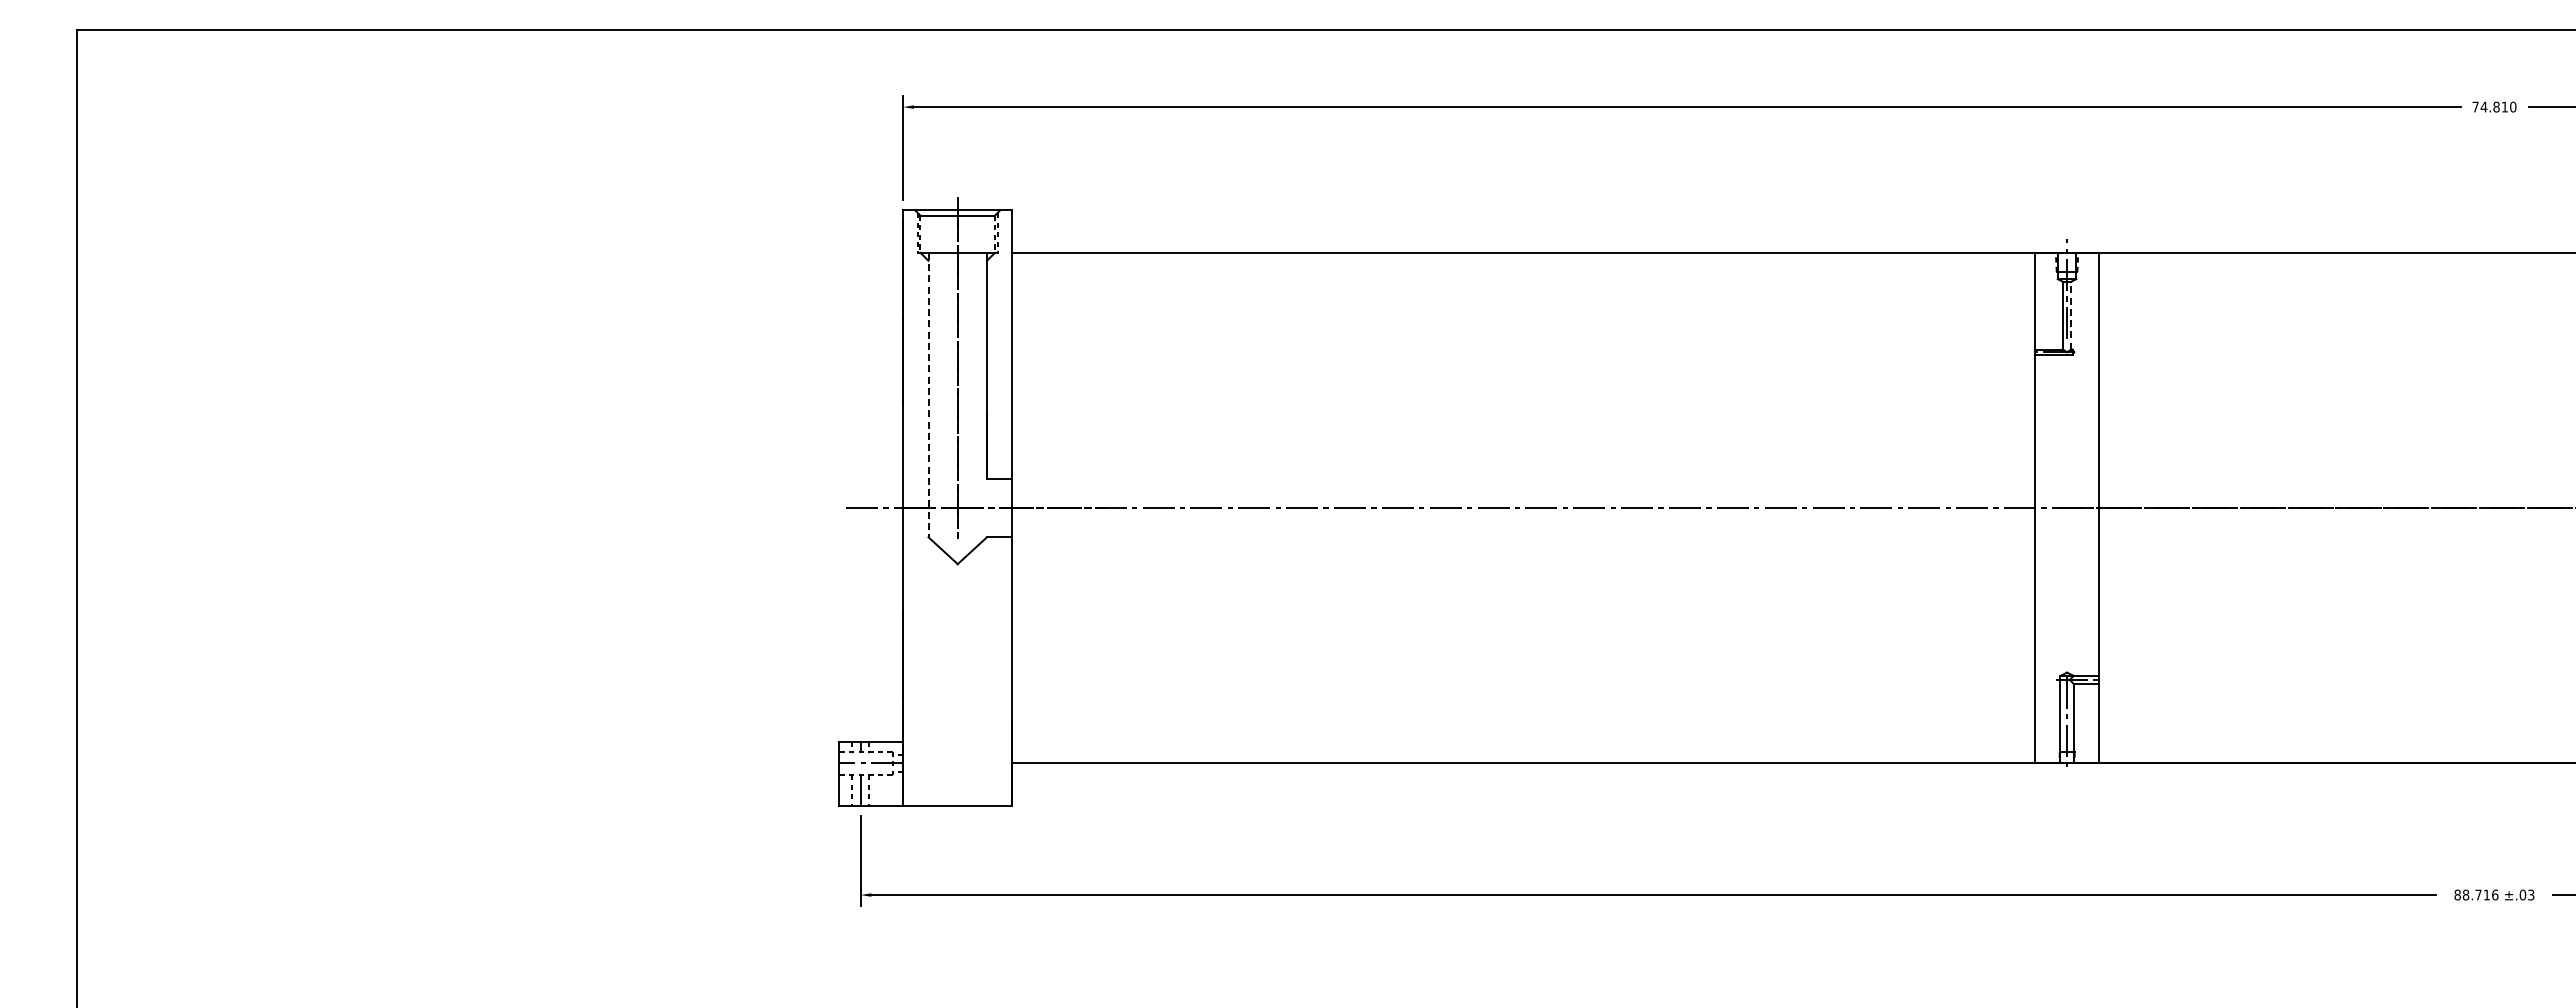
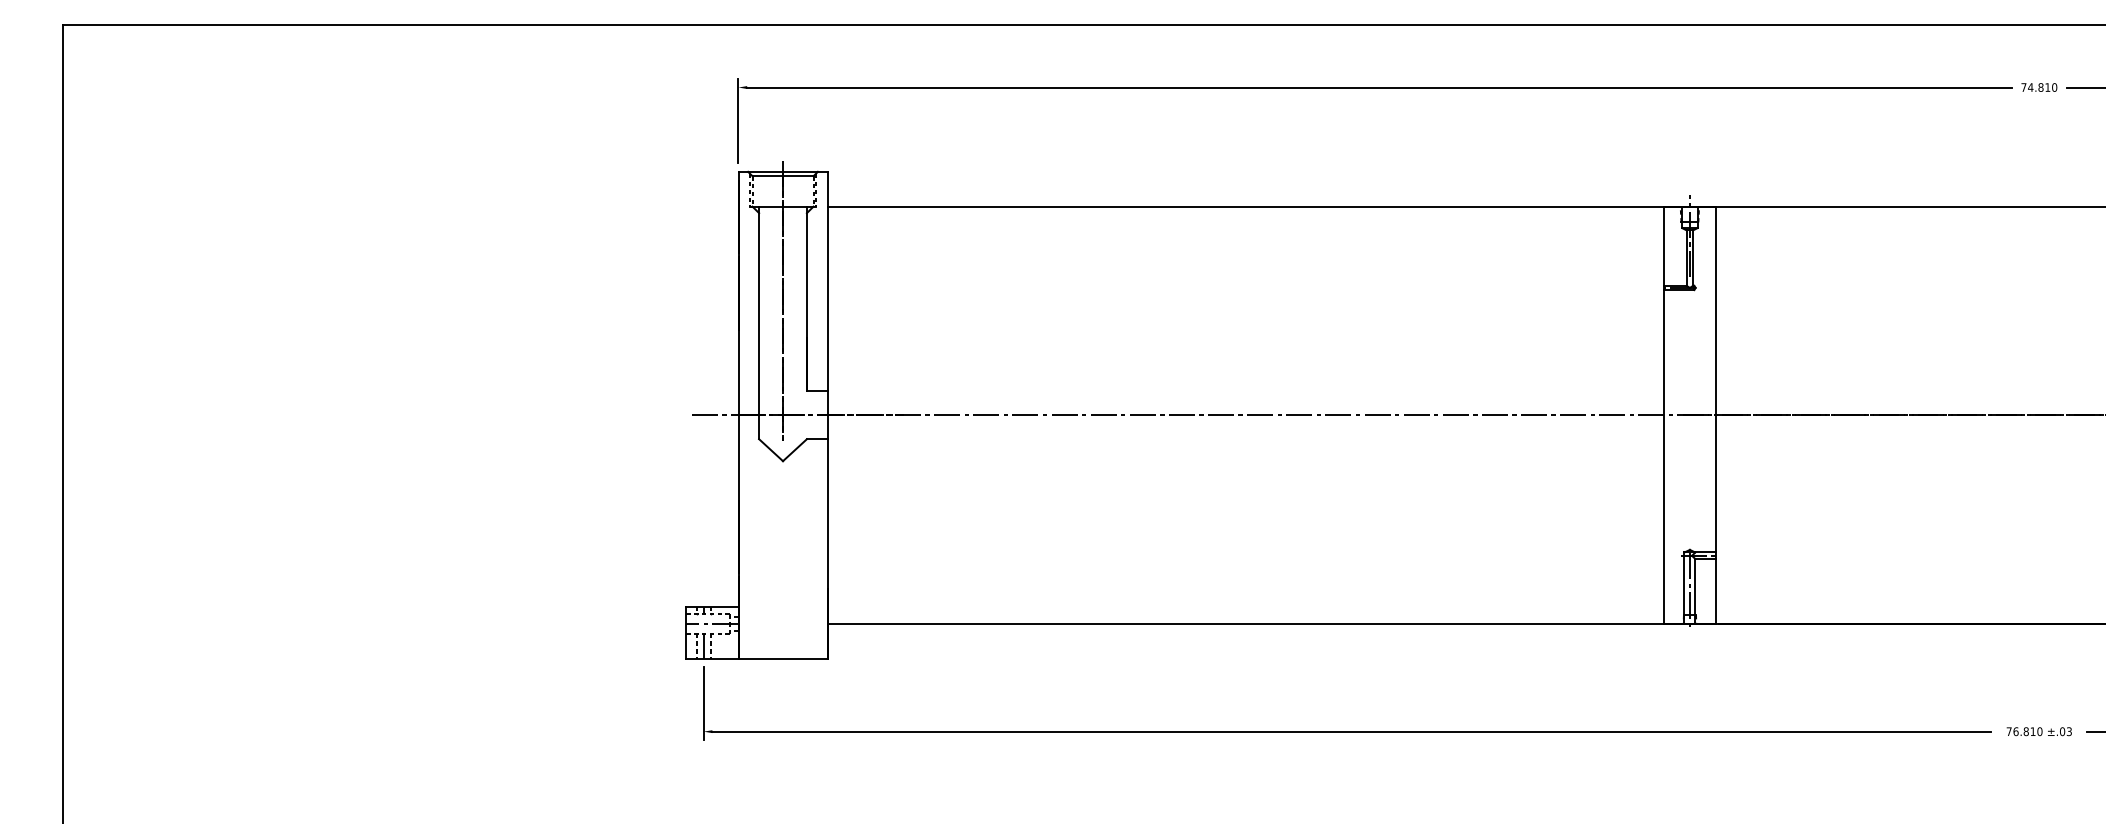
line: (2071, 315) -> (1693, 257), dashed -> solid
line: (928, 395) -> (759, 323), dashed -> solid
text: (2476, 894) -> (2024, 731), 88.716 -> 76.810

